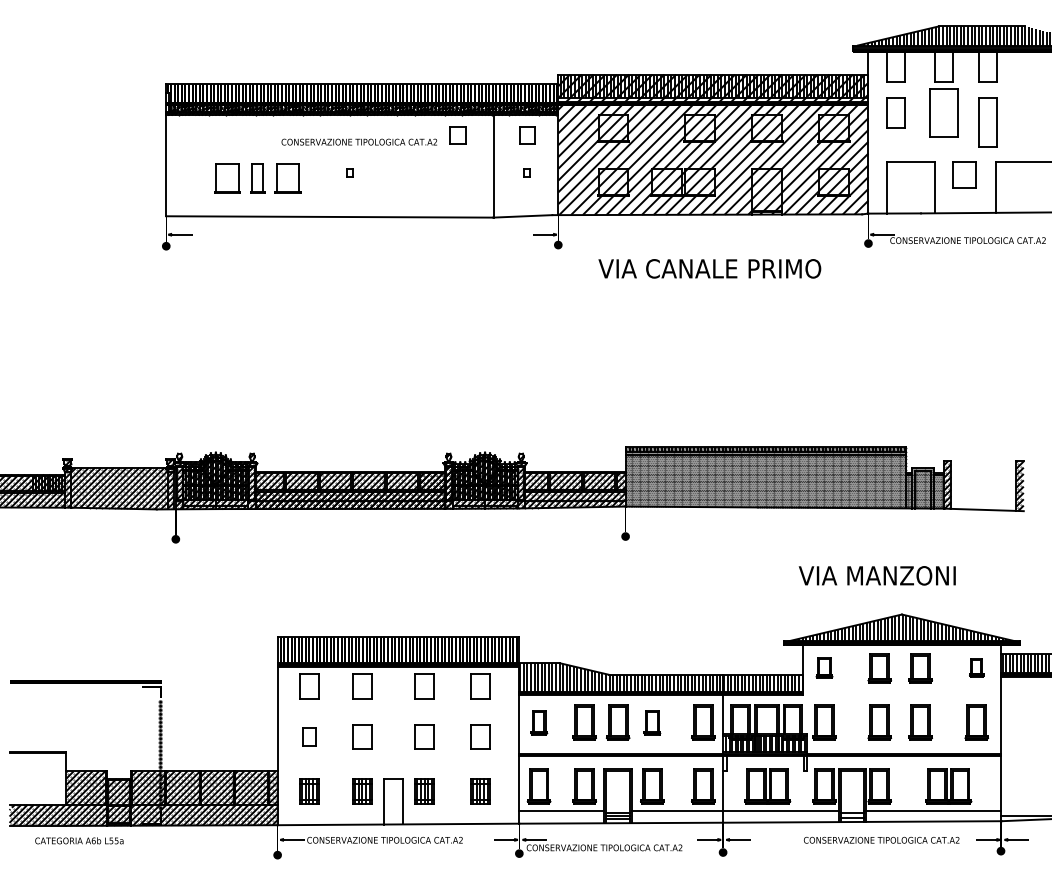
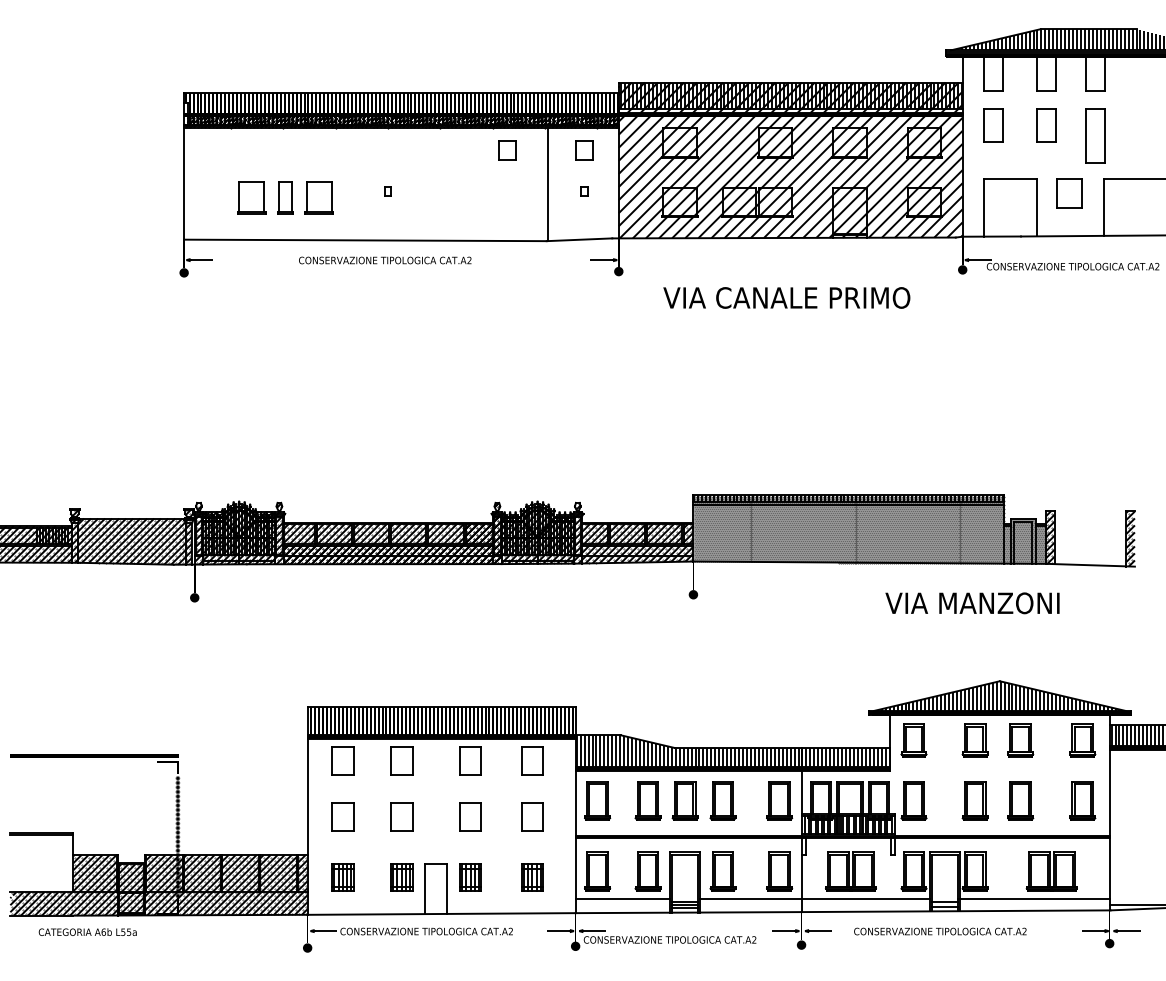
part: (944, 113) -> (1046, 125), size x0.62
text: (359, 142) -> (385, 260), moved
text: (877, 575) -> (972, 603), moved
part: (824, 667) -> (913, 740), size x1.43
part: (976, 667) -> (1082, 740), size x1.67
part: (539, 722) -> (597, 800), size x1.43
part: (651, 722) -> (722, 800), size x1.43
part: (309, 736) -> (342, 816), size x1.43
text: (881, 840) -> (940, 931), moved

